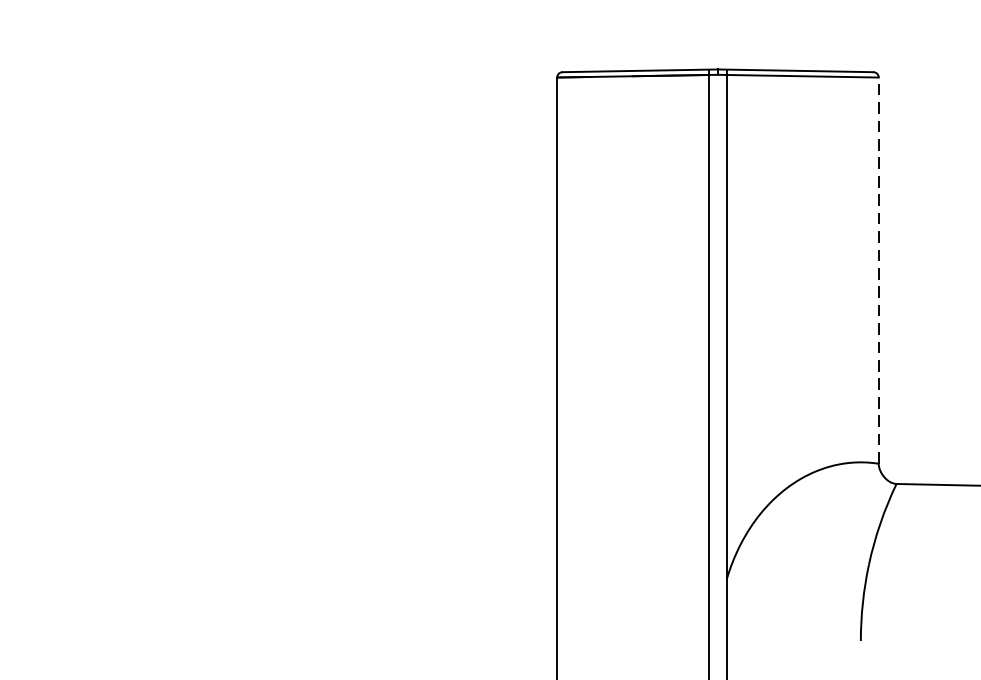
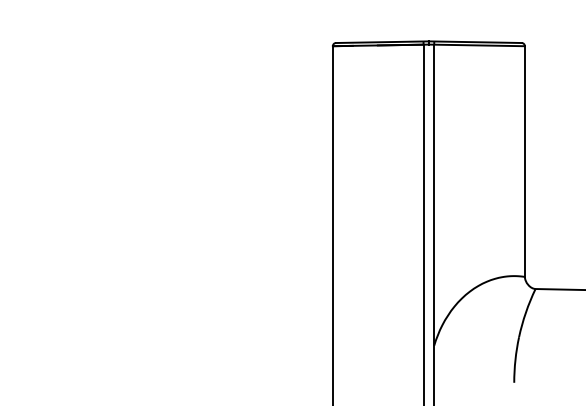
line: (878, 270) -> (524, 161), dashed -> solid

